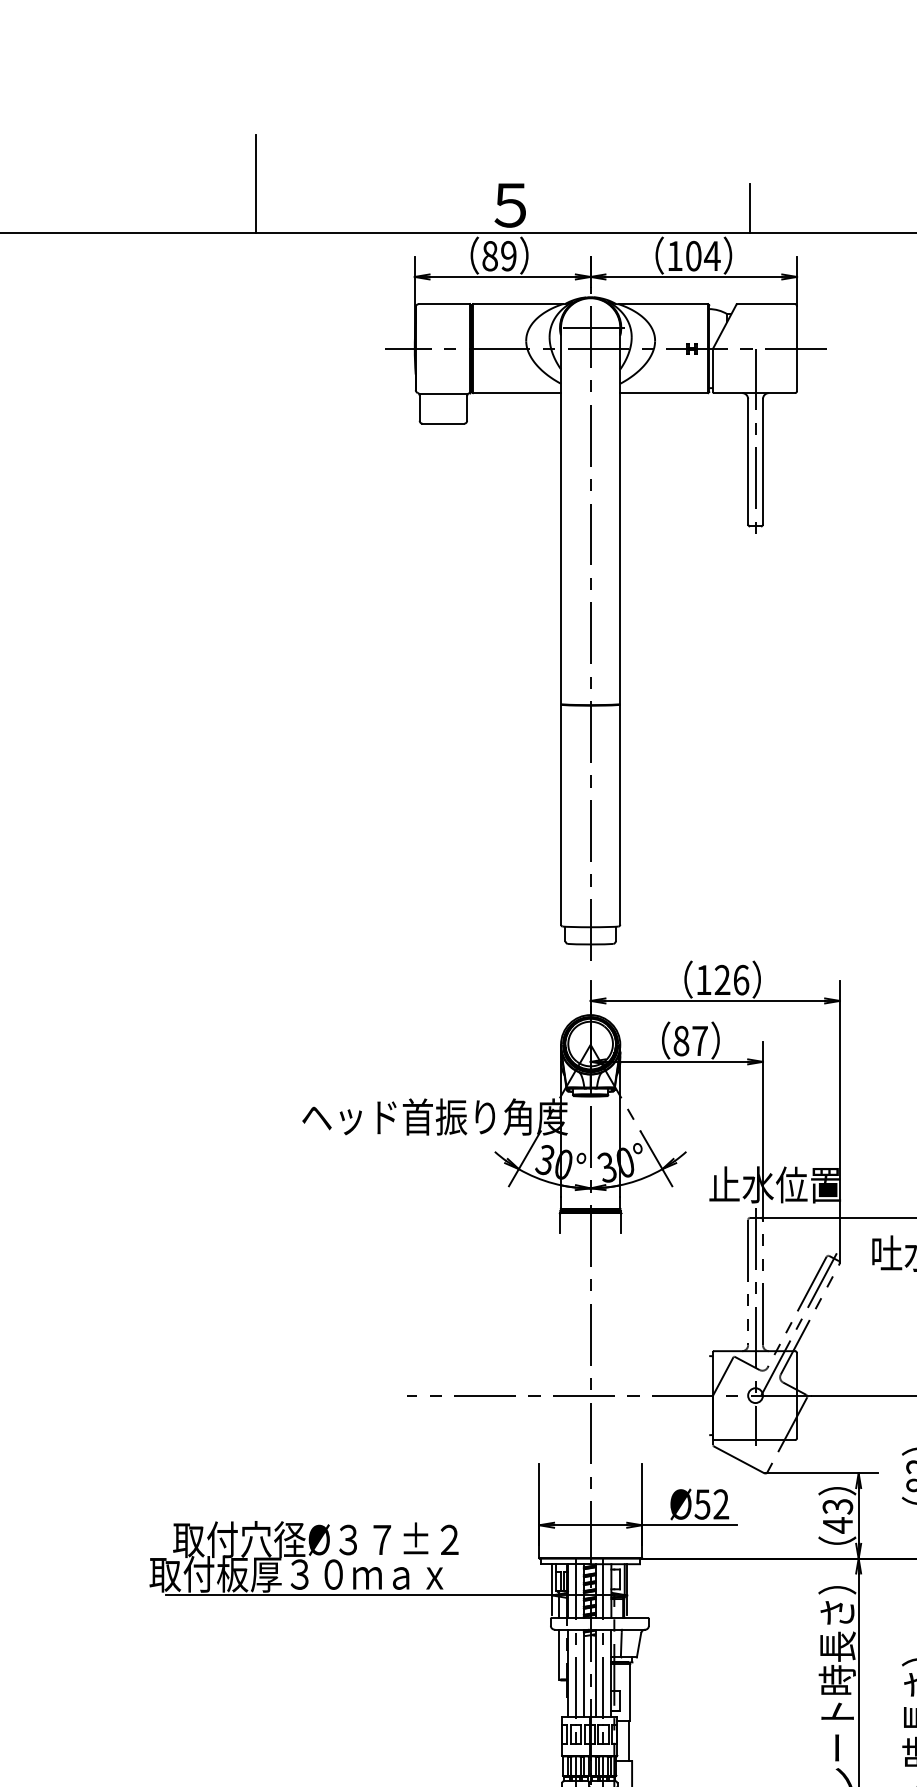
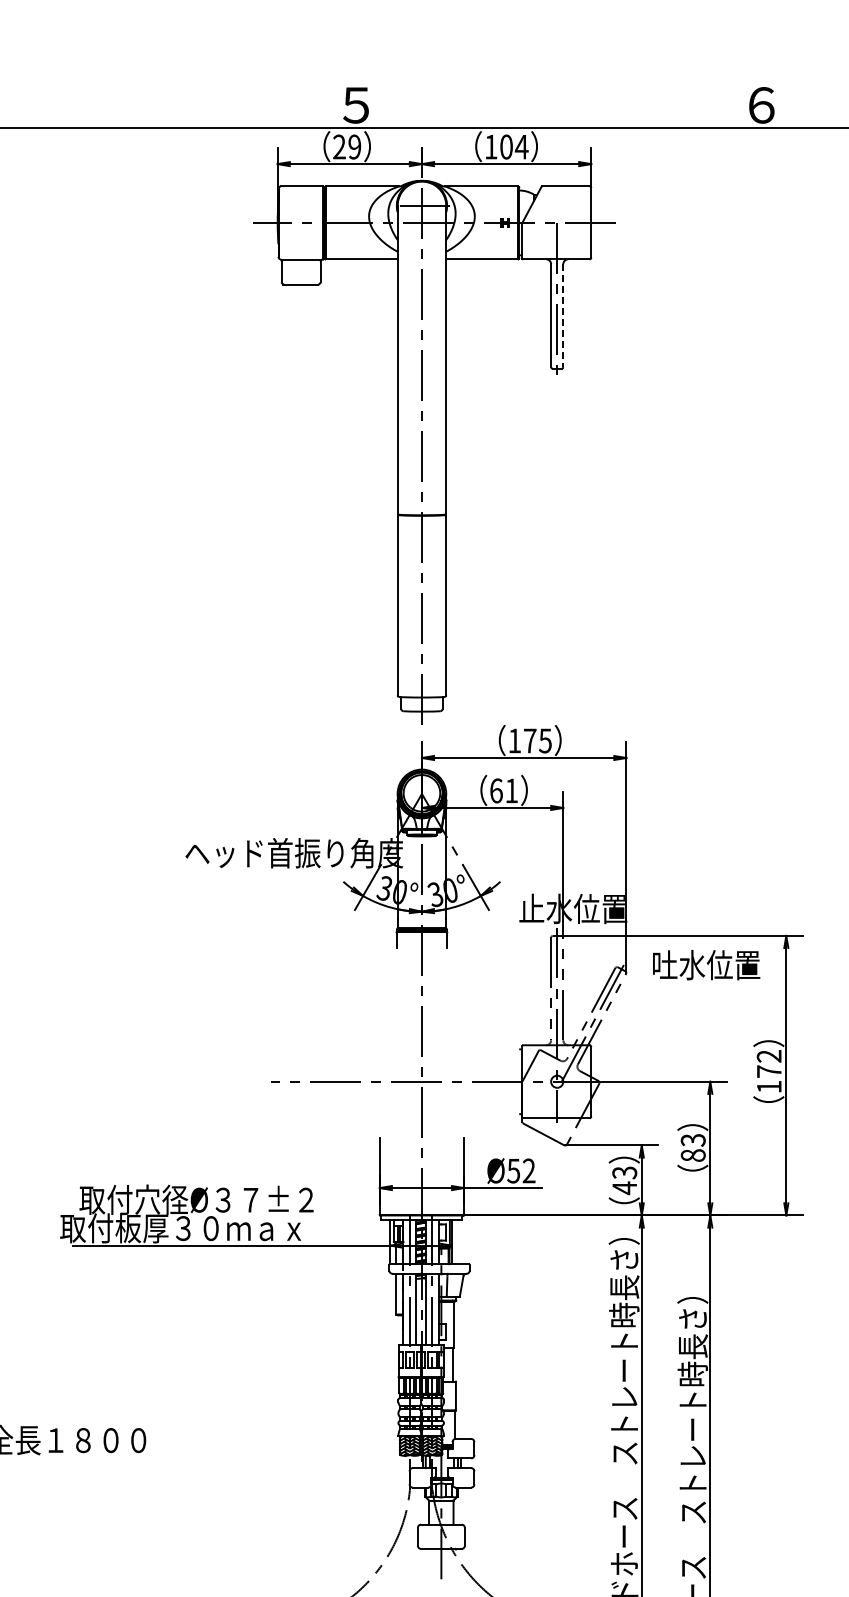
line: (256, 183) -> (147, 87), removed
line: (749, 207) -> (552, 107), removed
text: (490, 255) -> (339, 146), 89 -> 29
line: (763, 462) -> (563, 316), solid -> dashed
text: (731, 979) -> (537, 740), 126 -> 175
text: (691, 1040) -> (504, 790), 87 -> 61

